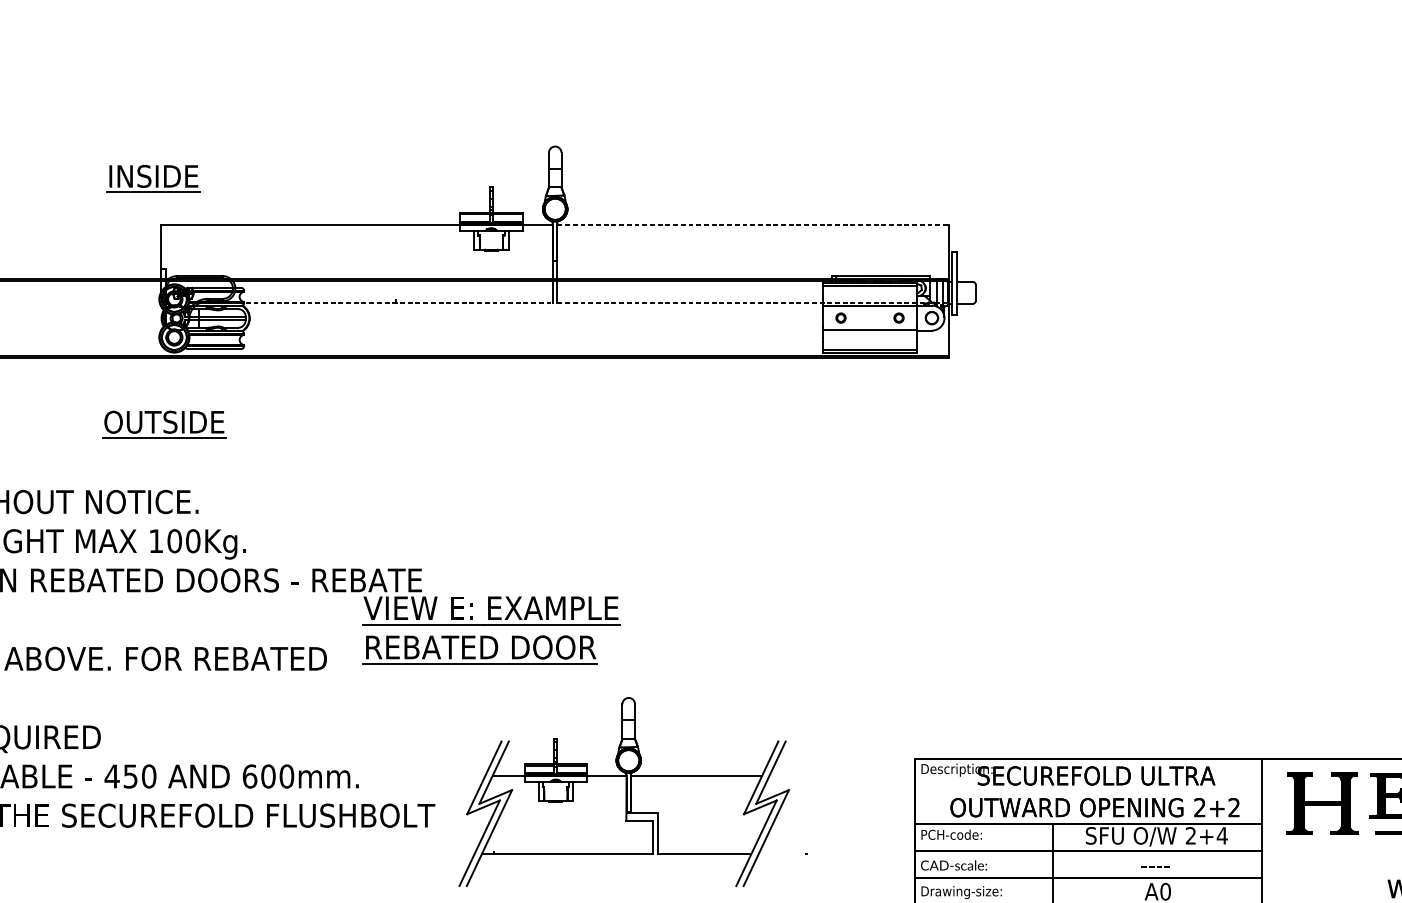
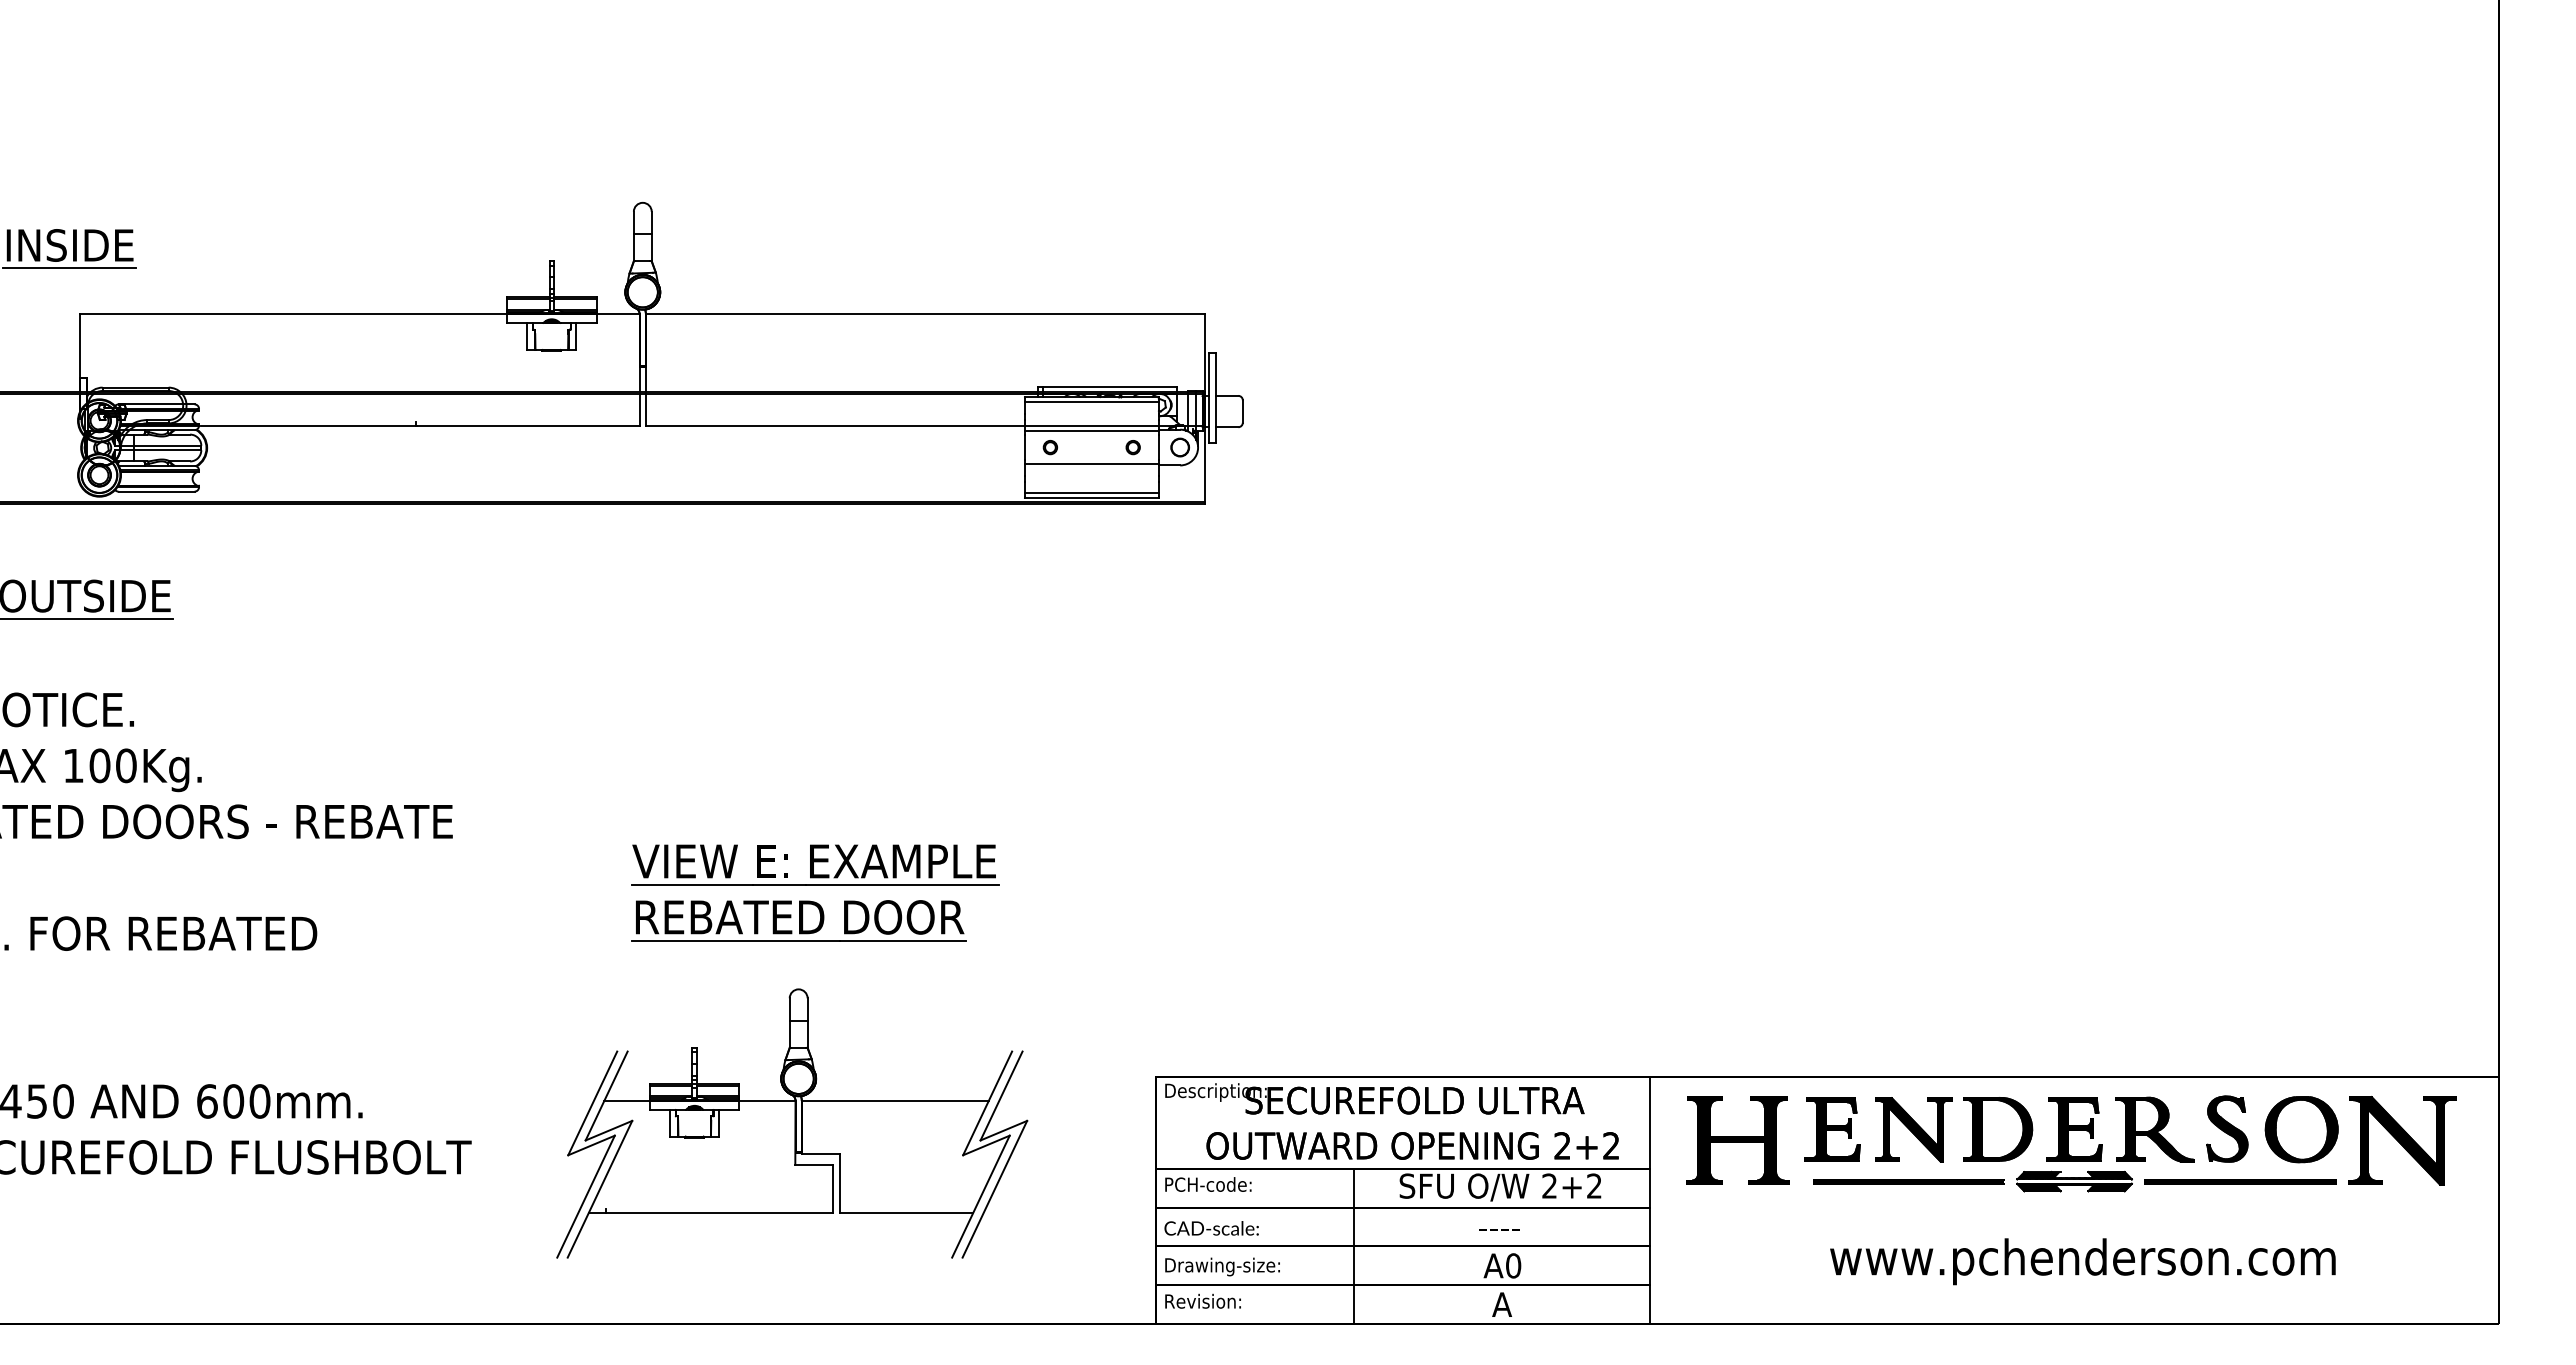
line: (753, 224) -> (925, 314), dashed -> solid
line: (400, 303) -> (421, 426), dashed -> solid
line: (753, 303) -> (925, 426), dashed -> solid
part: (491, 625) -> (815, 885), moved
part: (624, 791) -> (792, 1123), moved
text: (1222, 835) -> (1594, 1185), 2+4 -> 2+2

